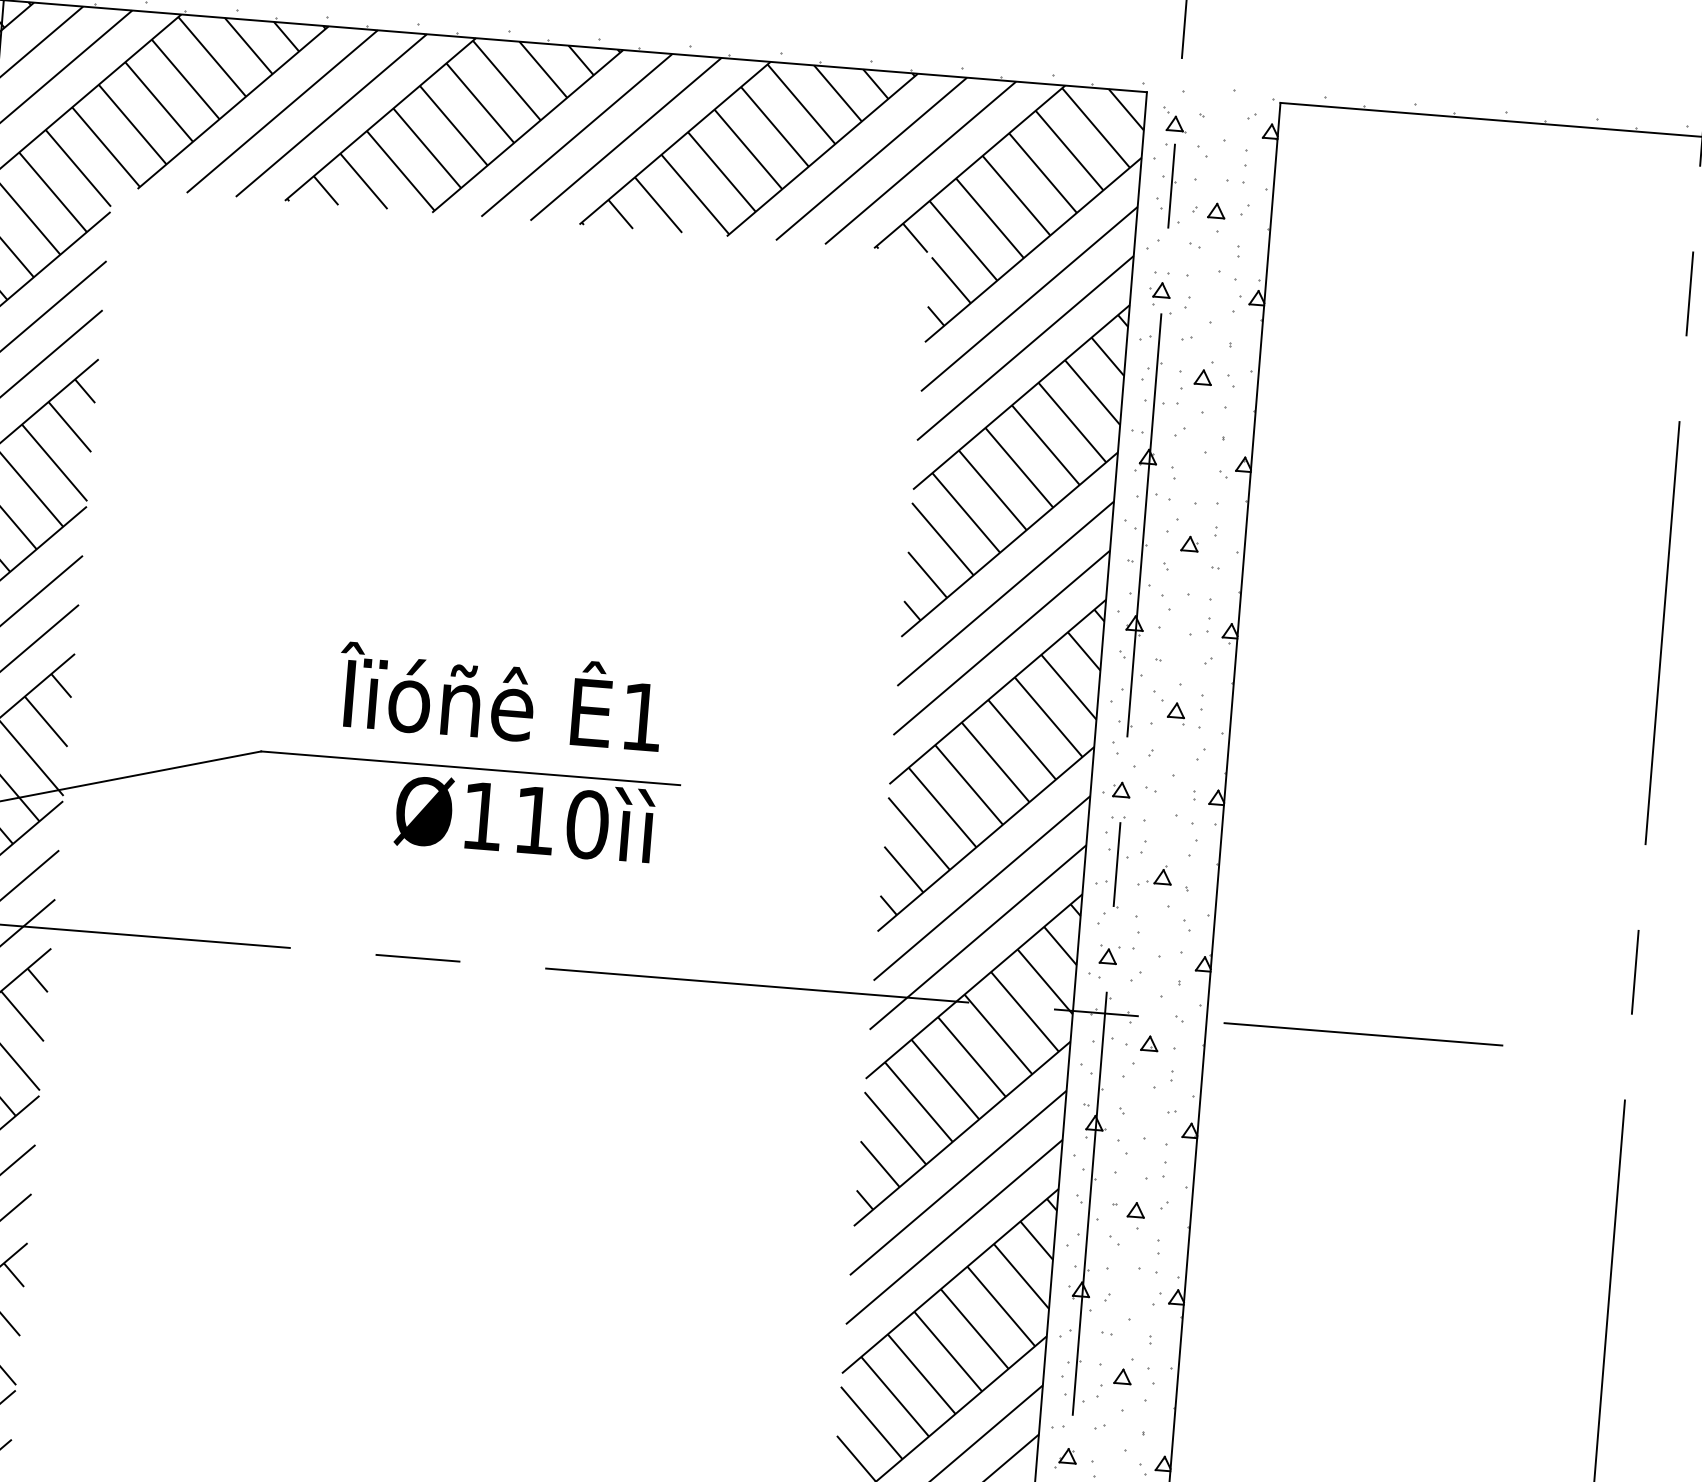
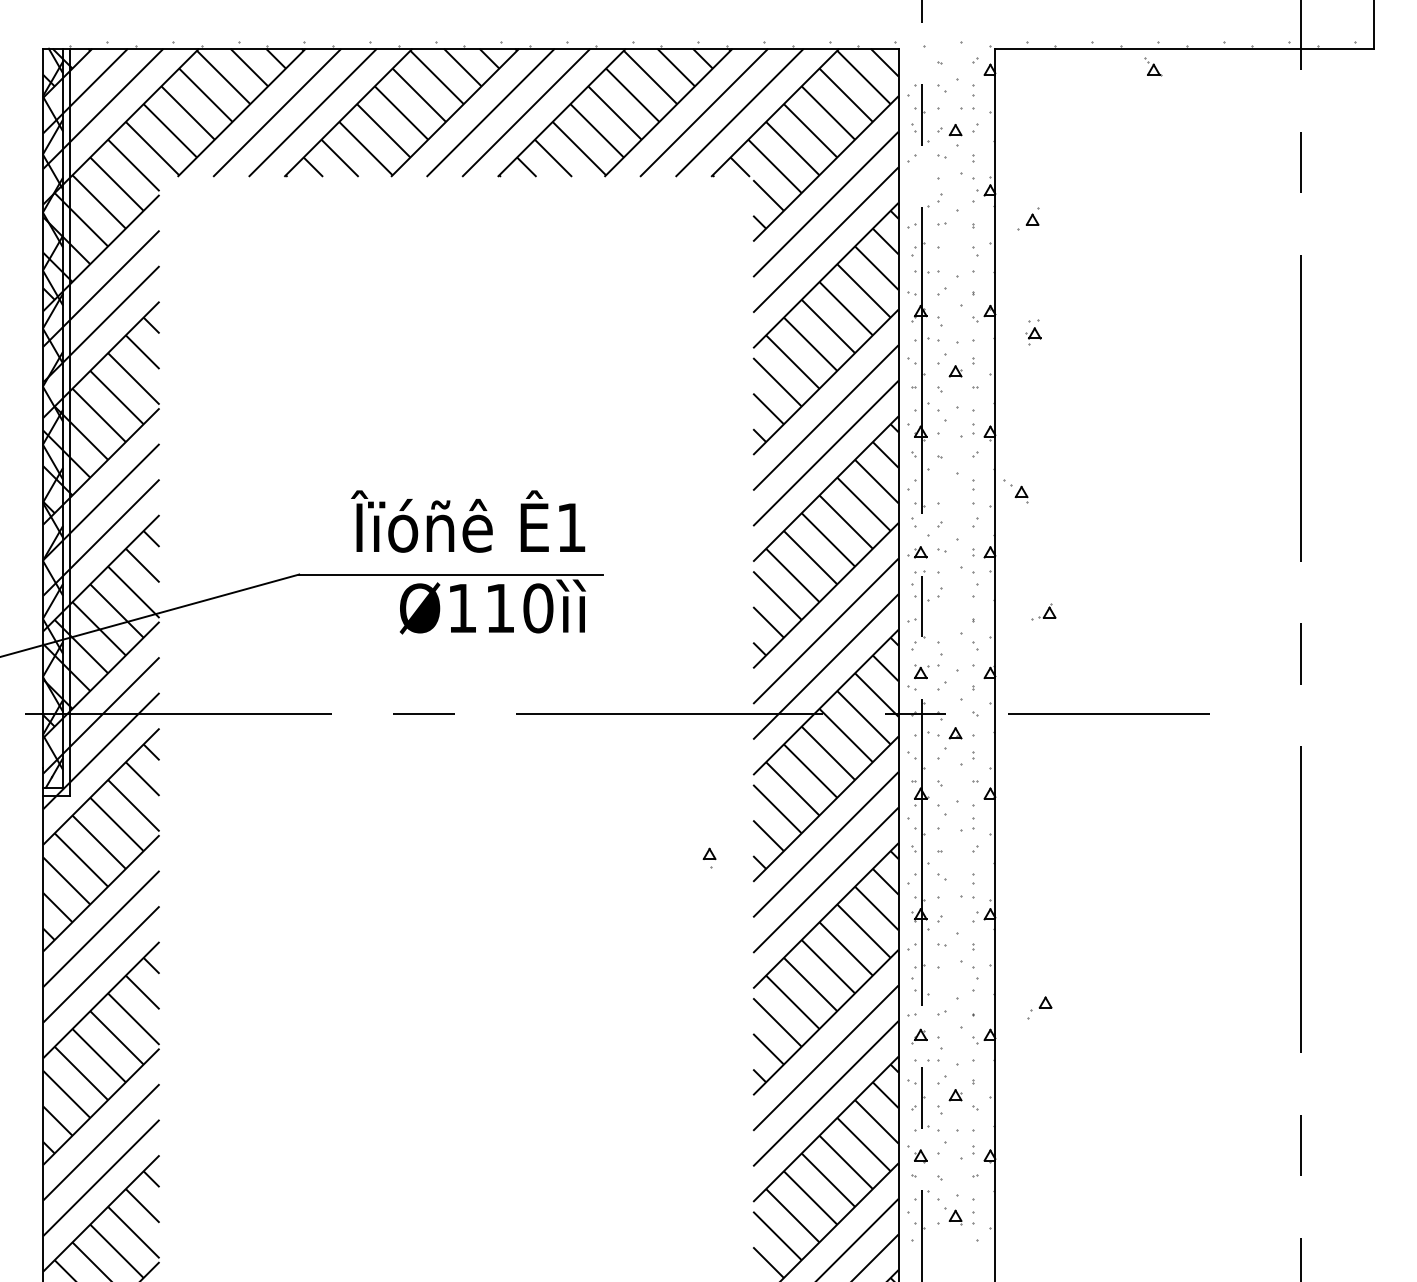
part: (1175, 119) -> (1153, 66), moved
part: (1160, 288) -> (1033, 332), moved
part: (1197, 375) -> (1028, 218), moved
part: (1168, 709) -> (1015, 491), moved
part: (1154, 874) -> (1043, 611), moved
part: (1135, 1214) -> (709, 857), moved
part: (1113, 1382) -> (1039, 1007), moved

